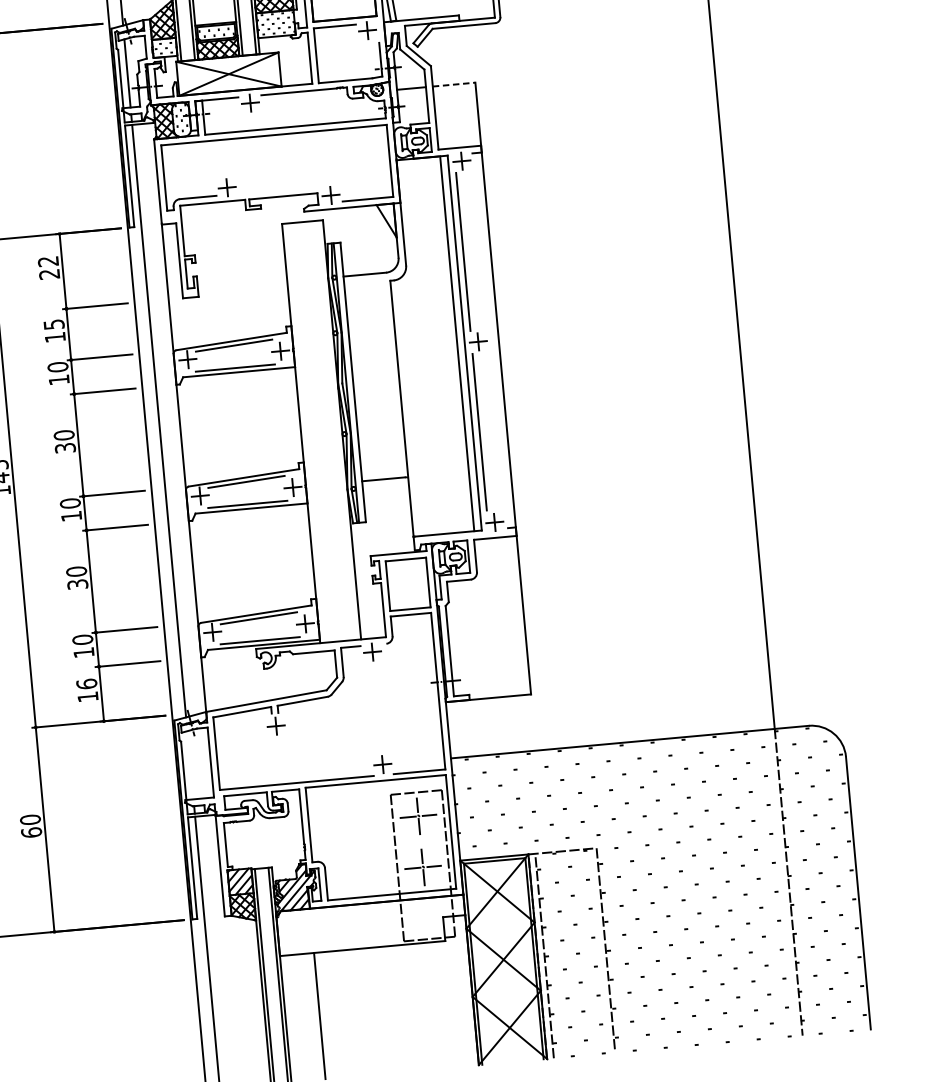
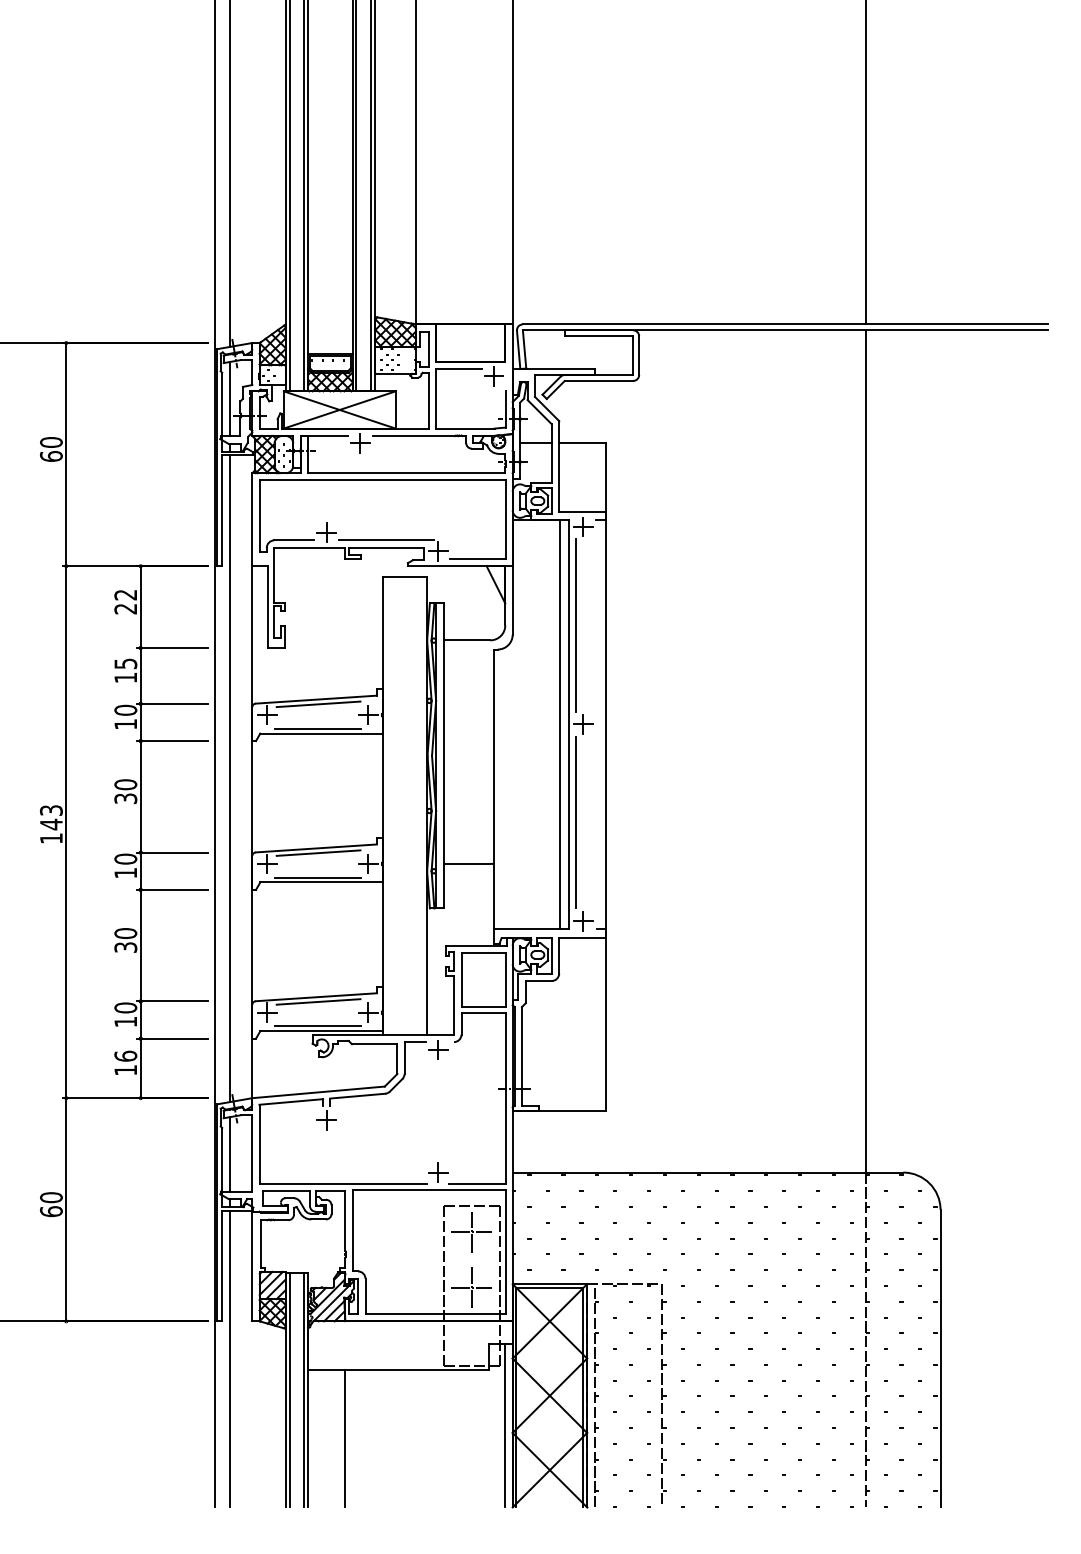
line: (454, 84) -> (582, 443), dashed -> solid
line: (282, 189) -> (386, 540), added
line: (190, 765) -> (230, 1154), added
line: (465, 990) -> (505, 1425), added

